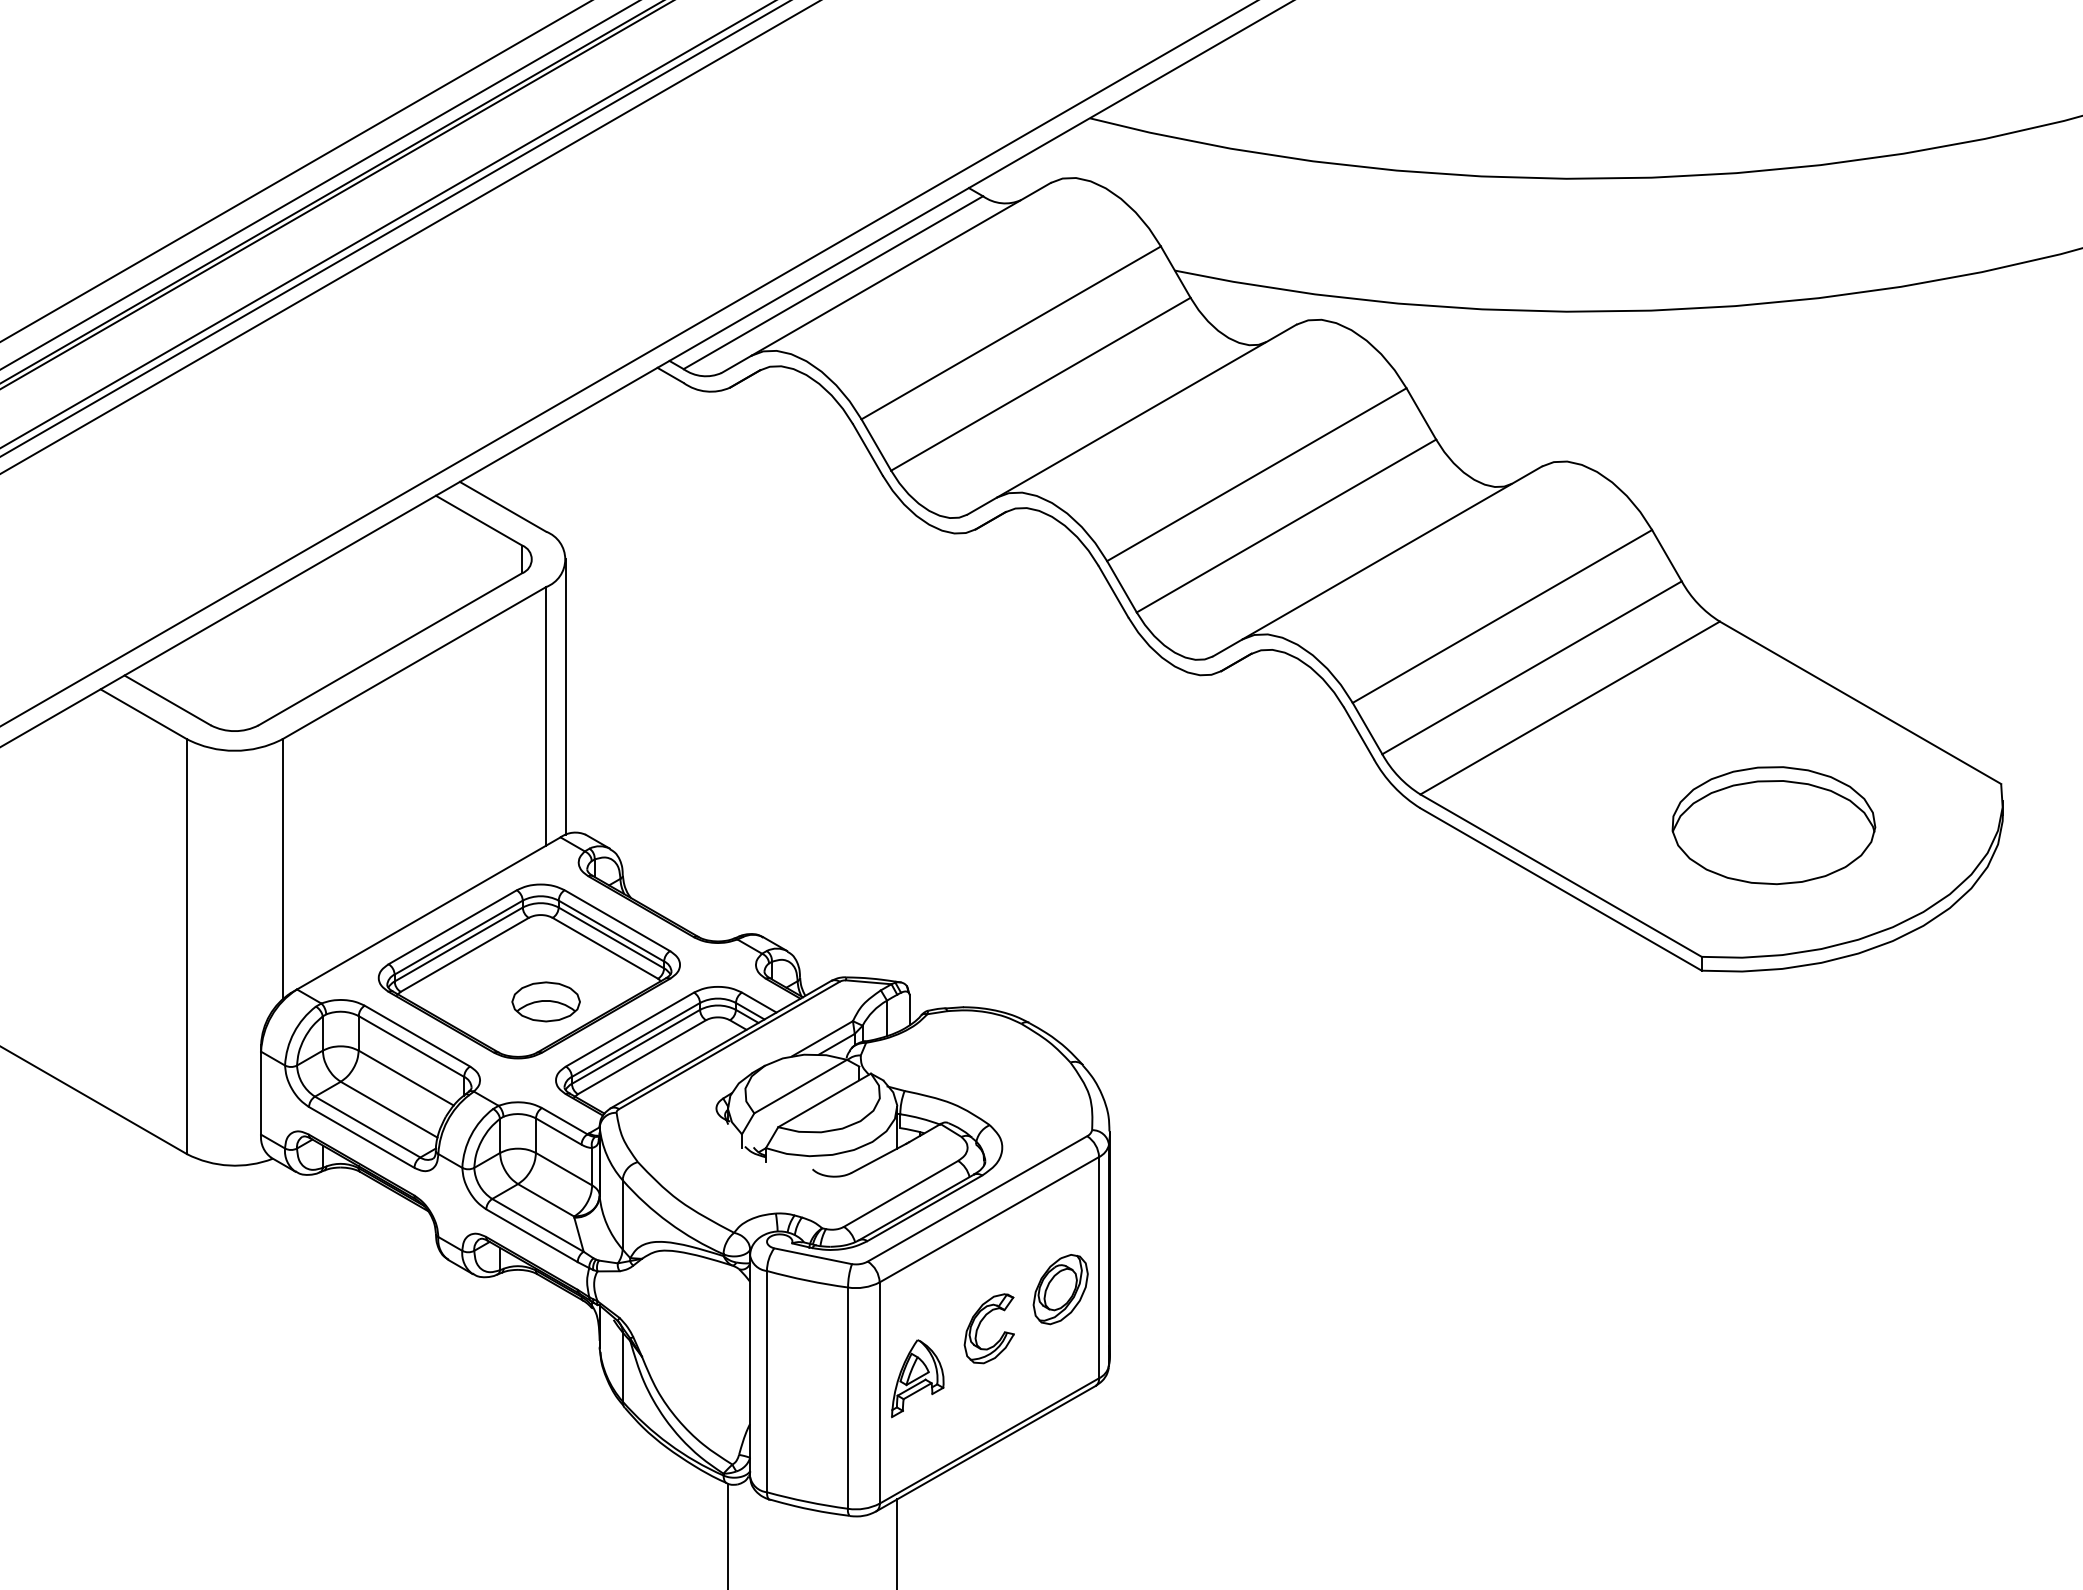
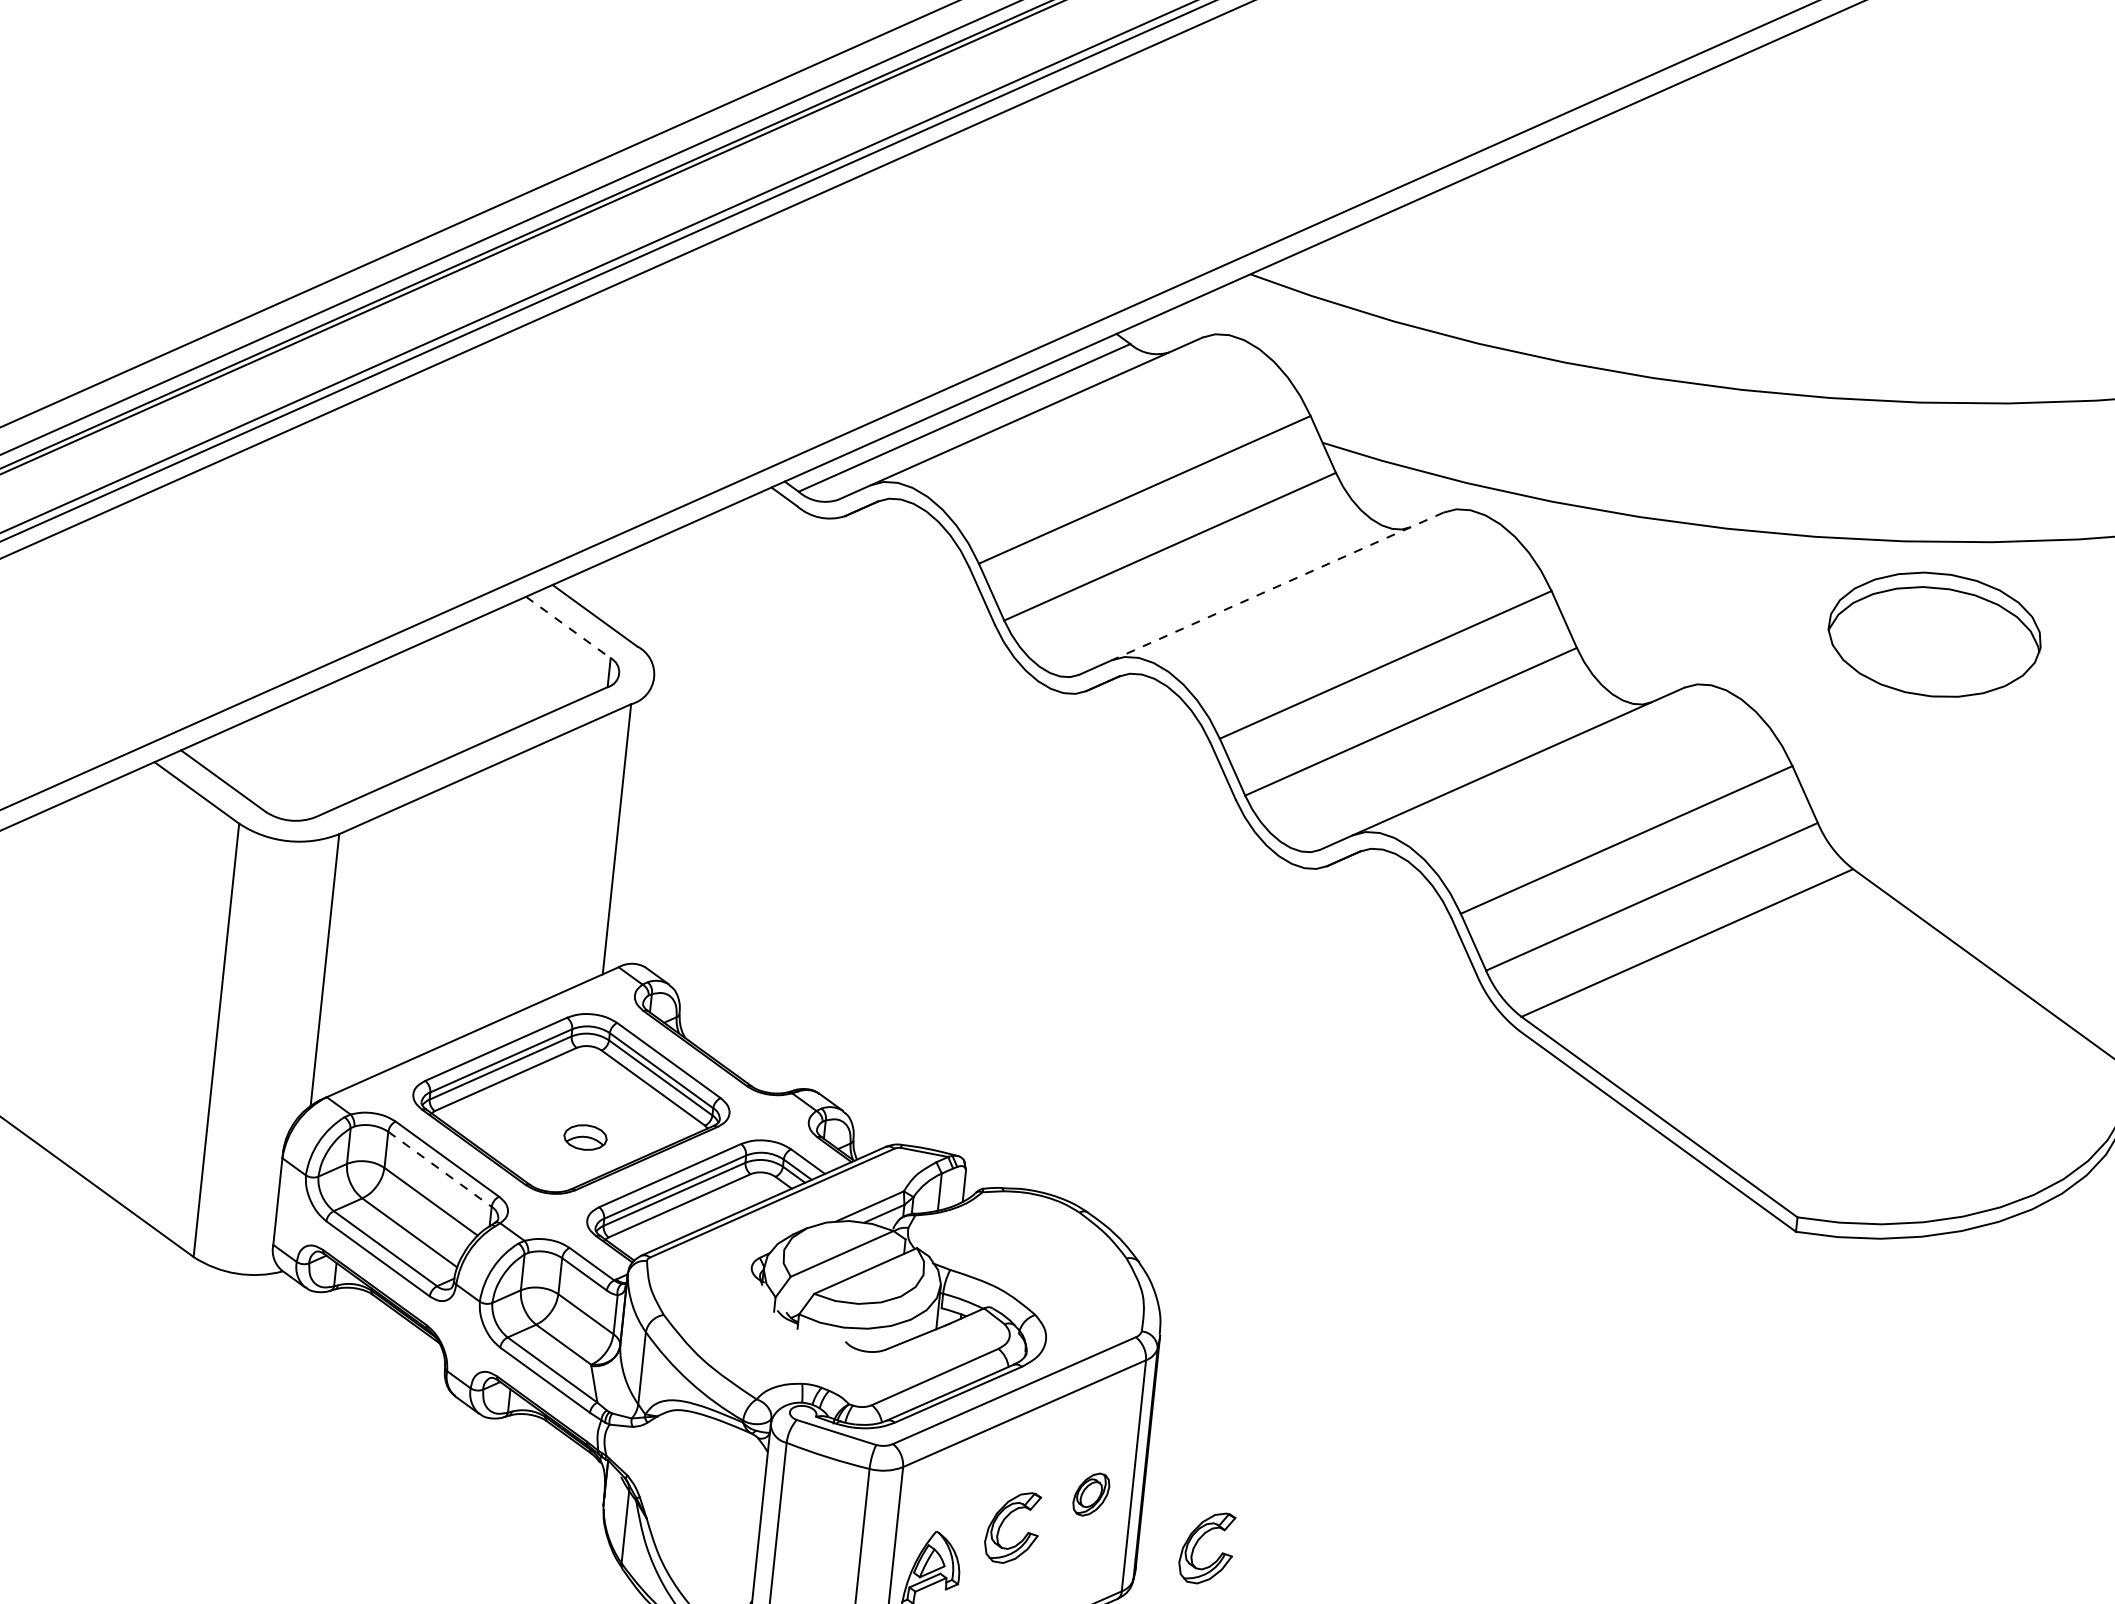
line: (1146, 411) -> (1277, 586), solid -> dashed
line: (479, 520) -> (568, 627), solid -> dashed
line: (566, 696) -> (640, 820), removed
part: (1773, 825) -> (1934, 634), moved
part: (545, 1001) -> (584, 1137), size x0.6
line: (411, 1046) -> (440, 1169), solid -> dashed
part: (1060, 1289) -> (1091, 1494), size x0.6
part: (1166, 1324) -> (1198, 1542), added

